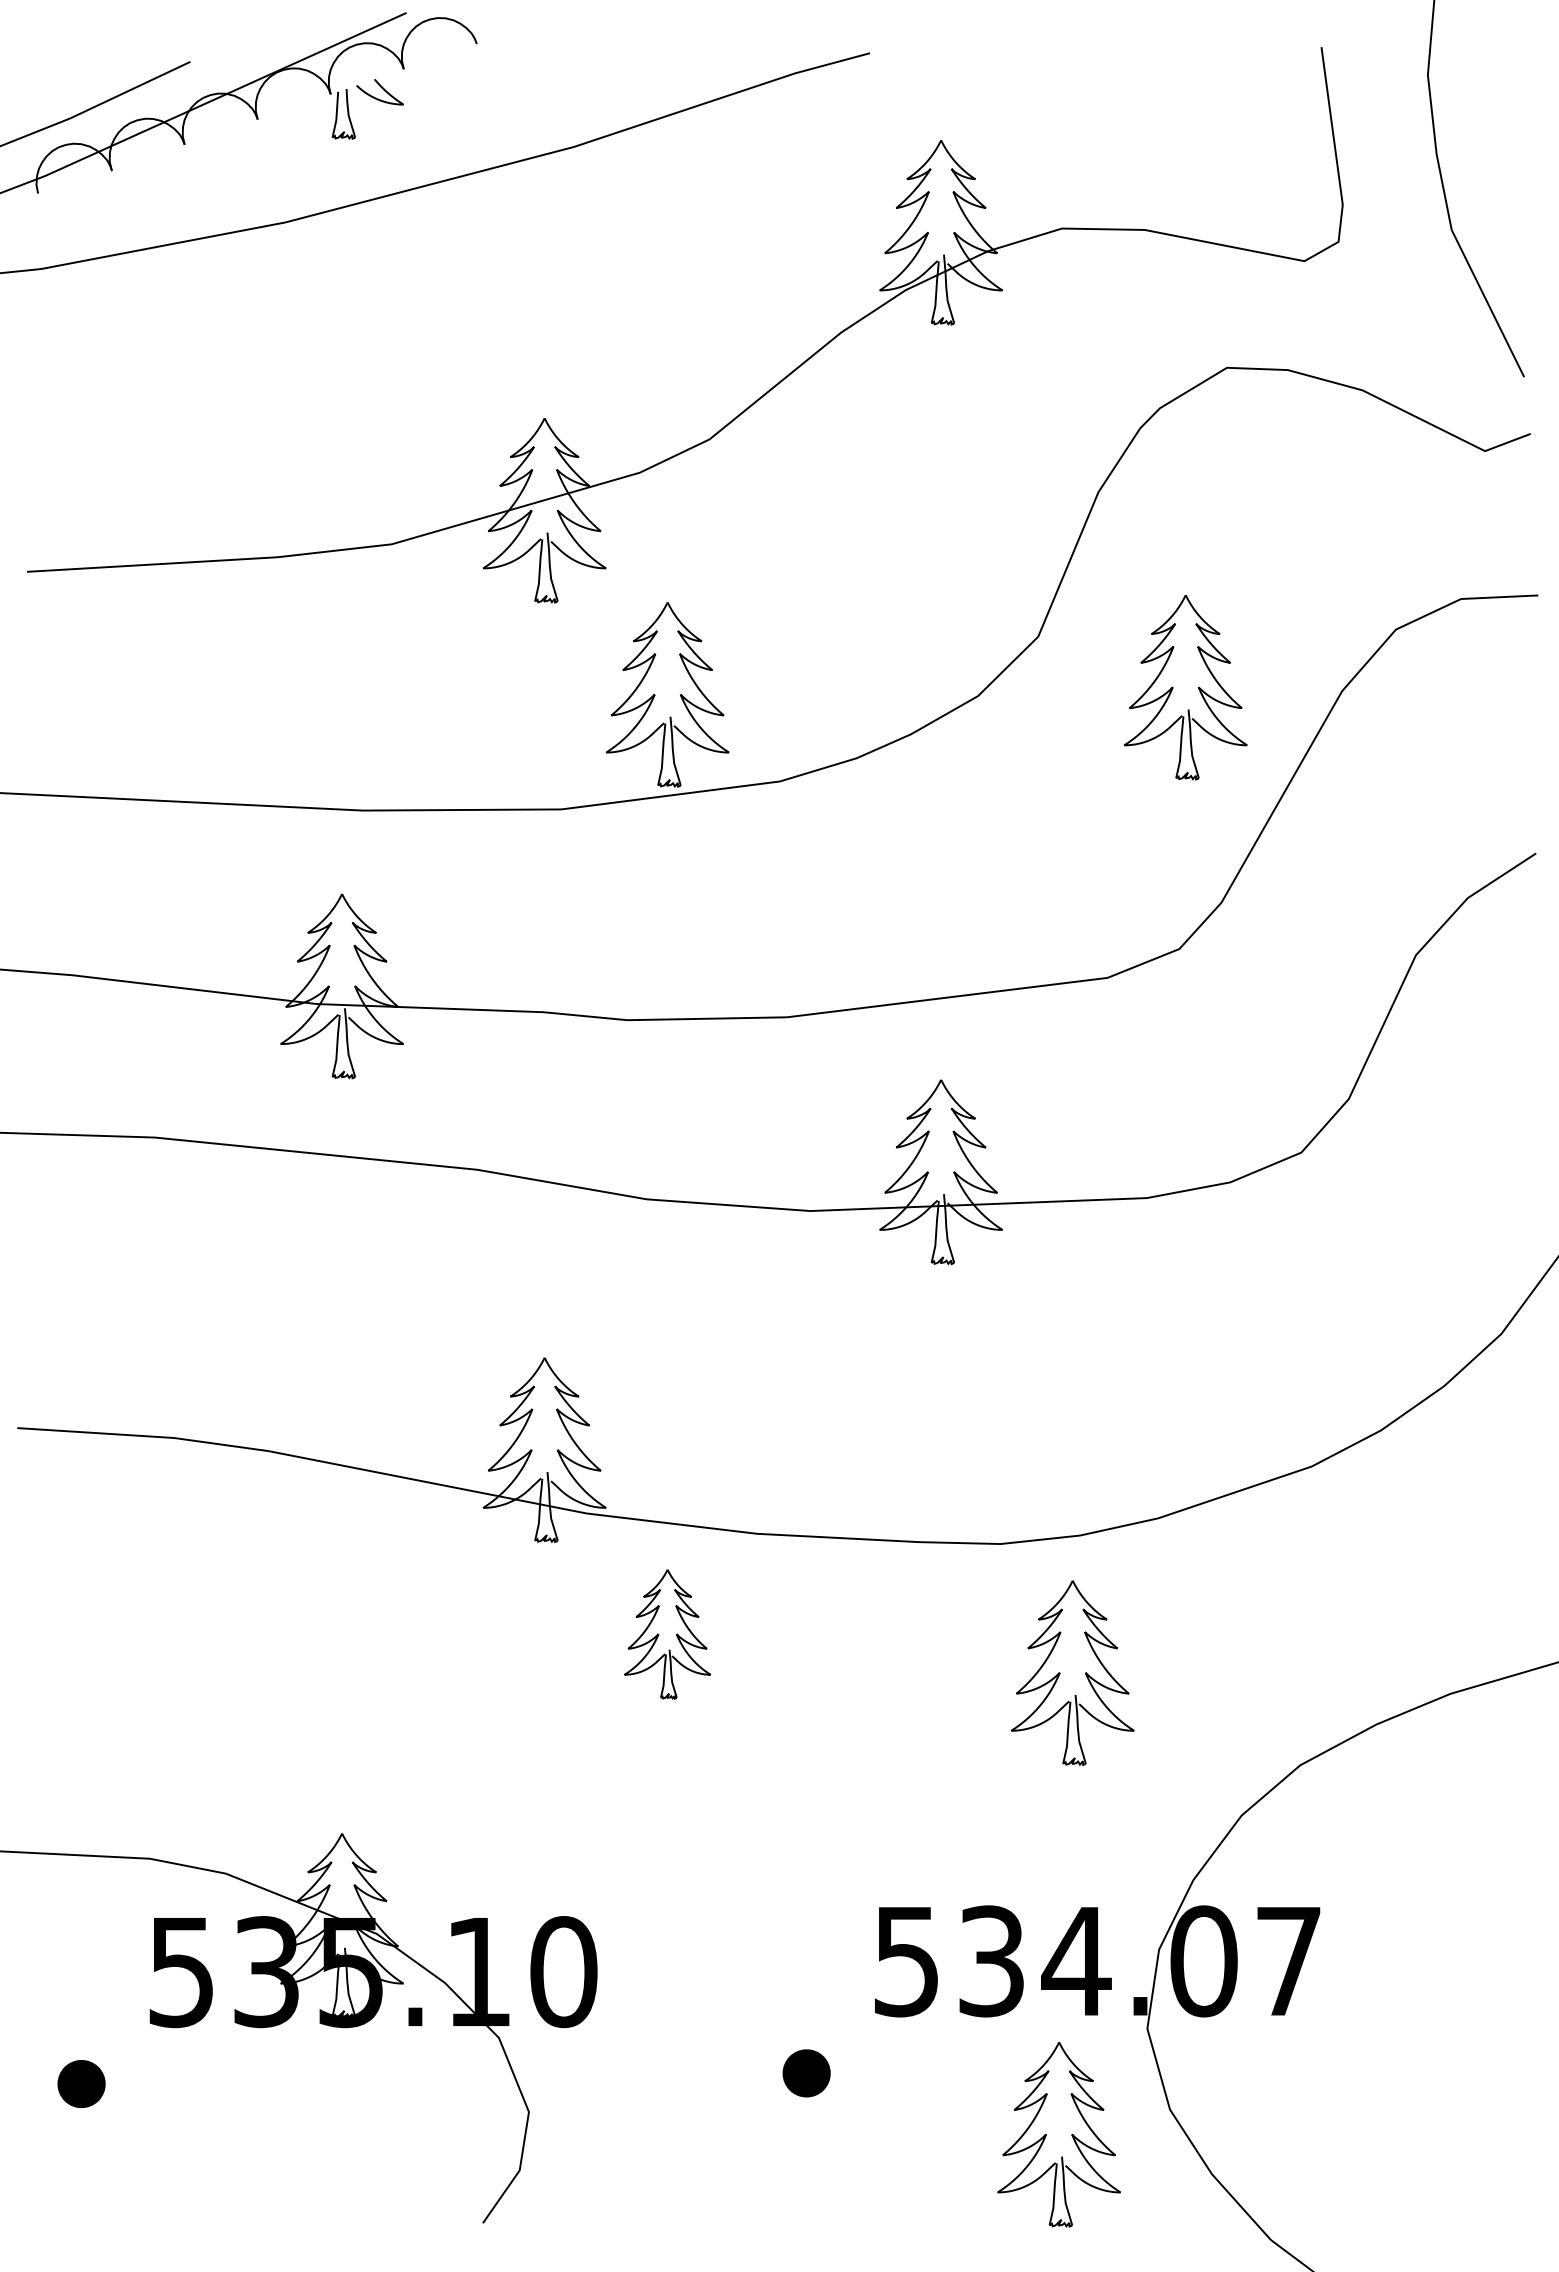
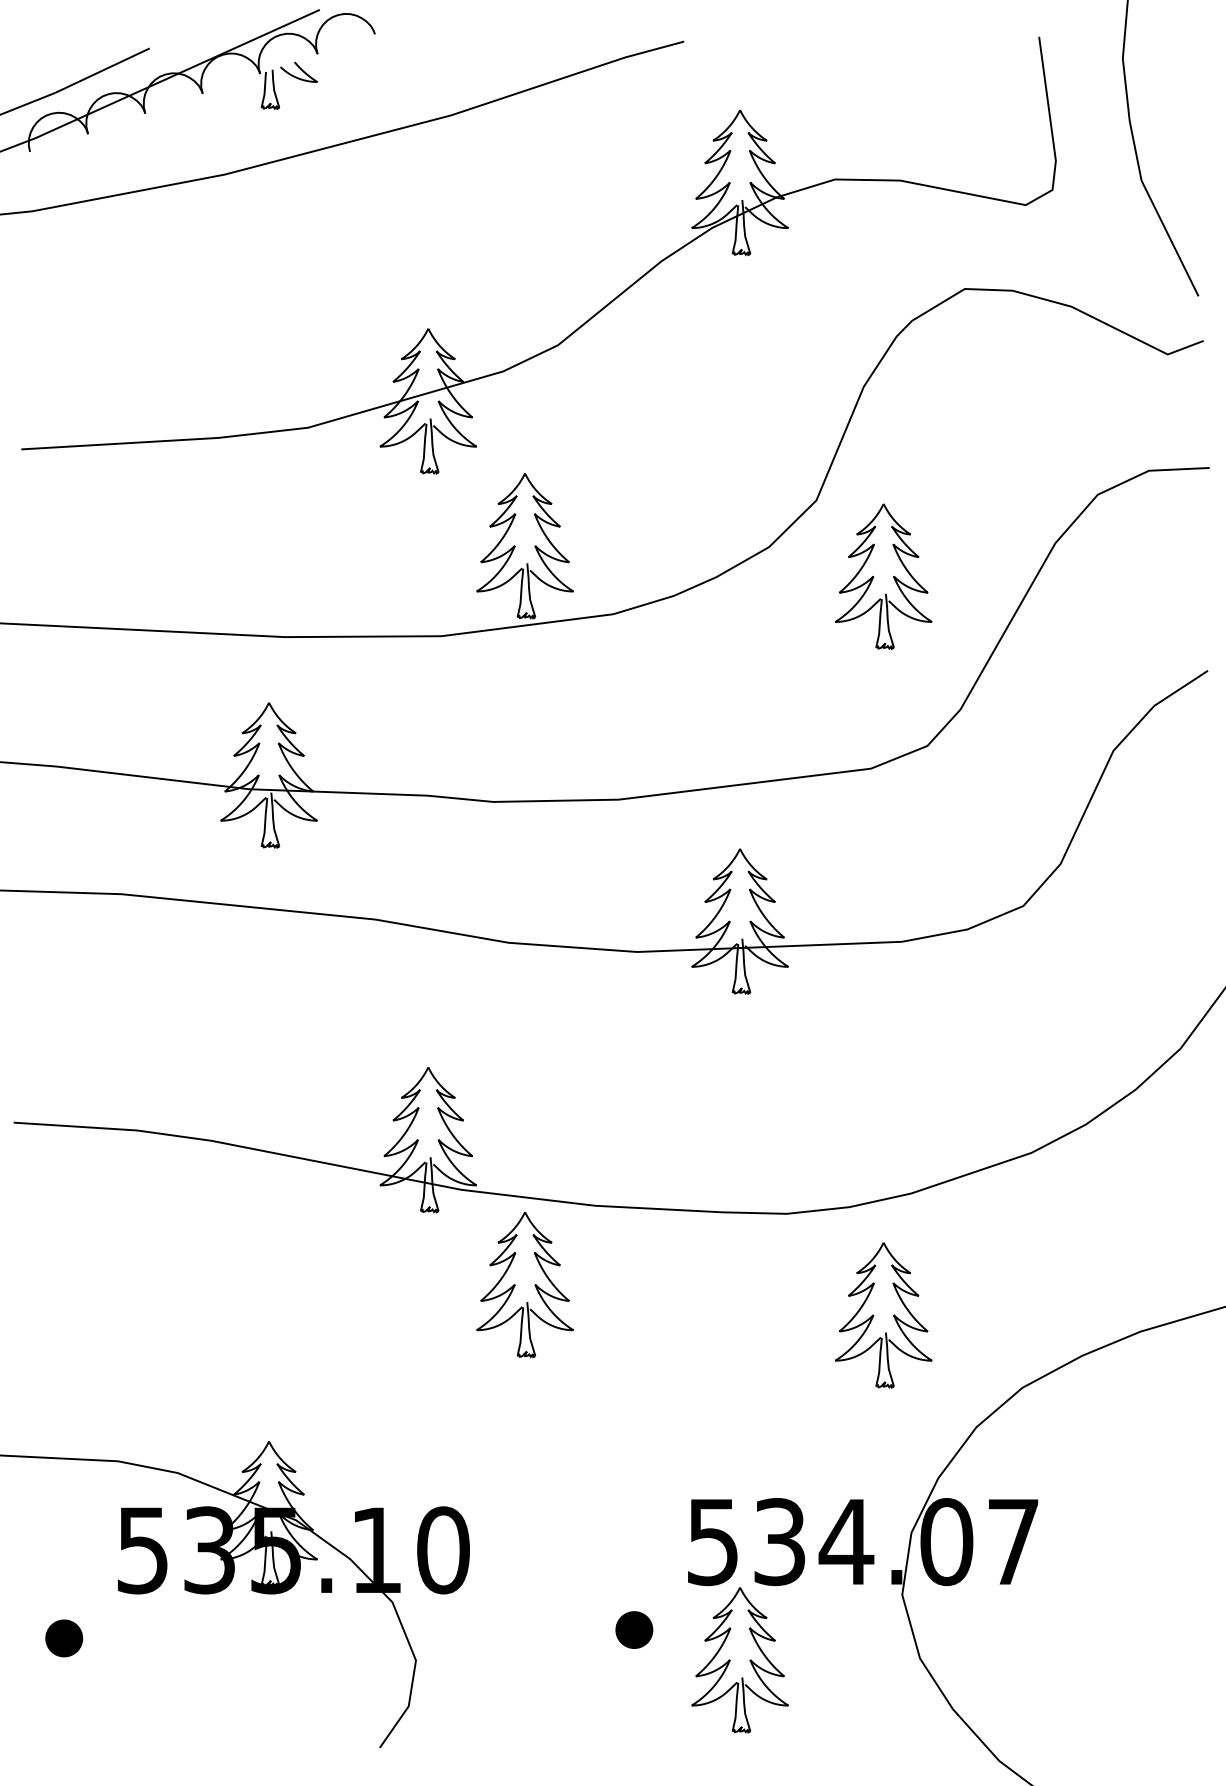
part: (1185, 687) -> (883, 576), moved
part: (667, 1634) -> (524, 1284), size x1.43
part: (1072, 1672) -> (883, 1314), moved
part: (1046, 2134) -> (730, 1660), moved

